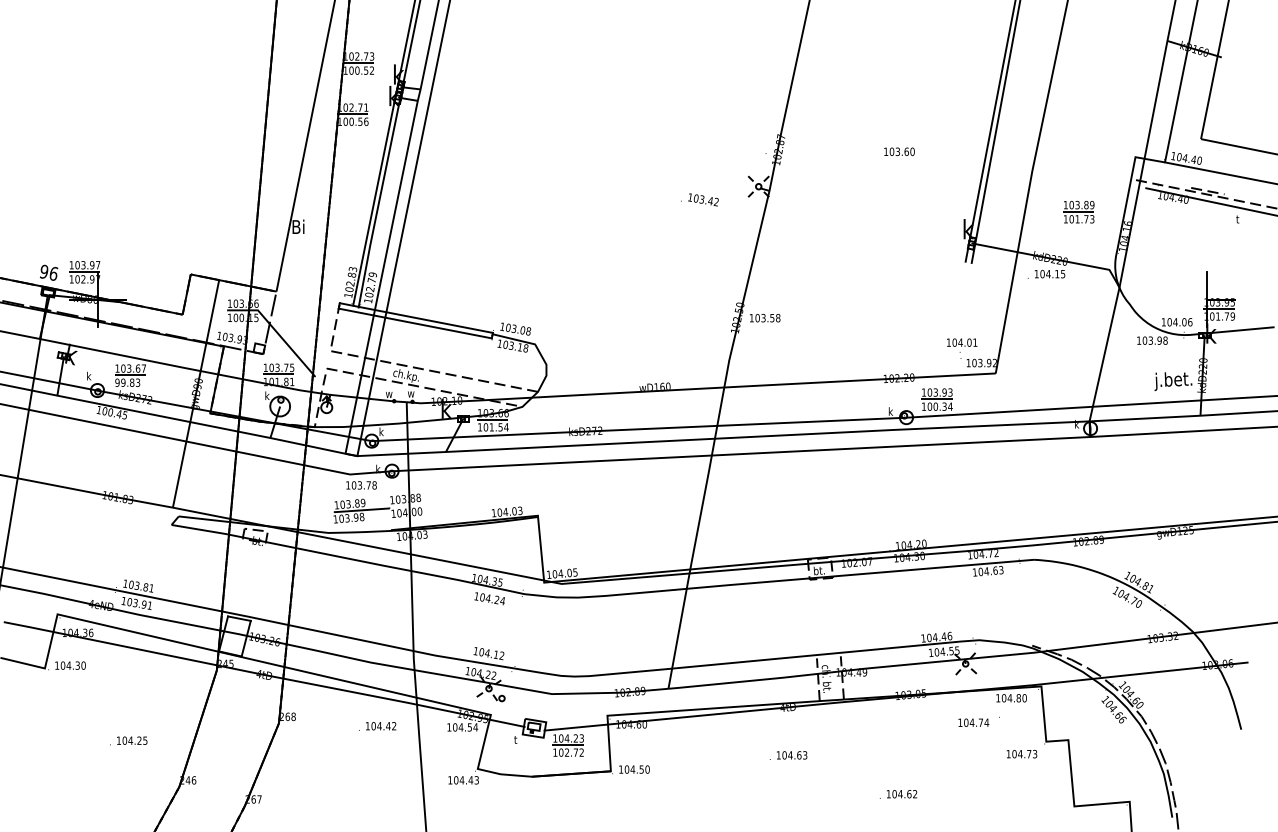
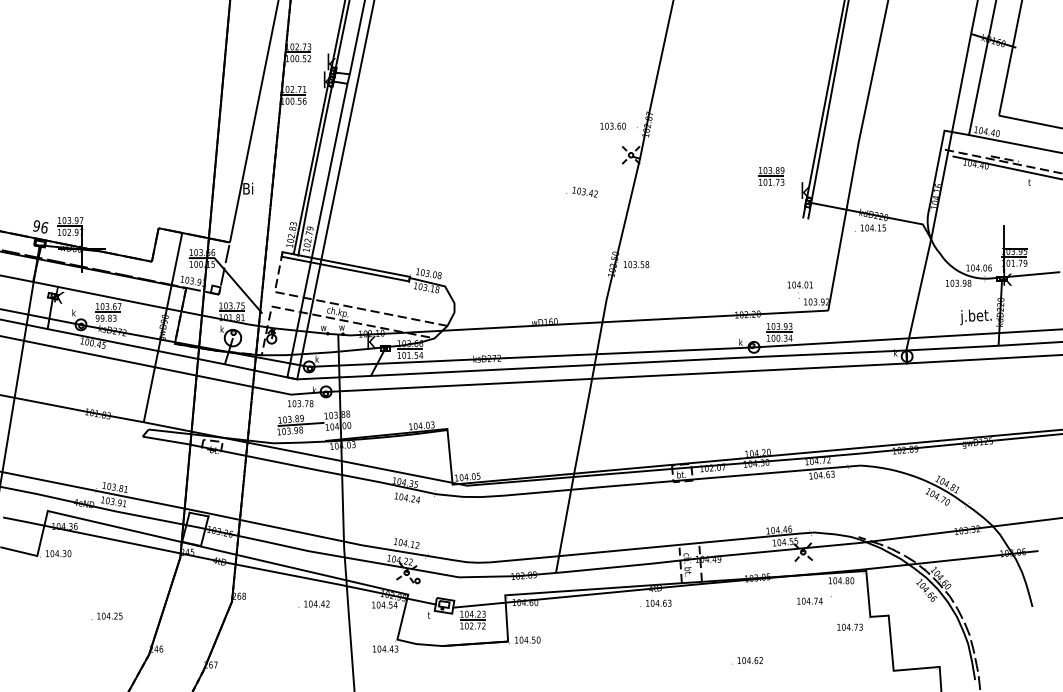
text: (898, 150) -> (612, 125), moved
text: (699, 199) -> (581, 191), moved
part: (1078, 212) -> (771, 176), moved
text: (788, 754) -> (655, 602), moved

